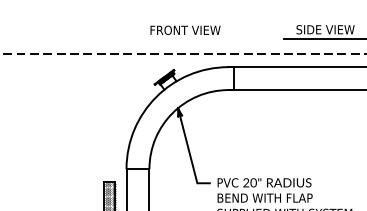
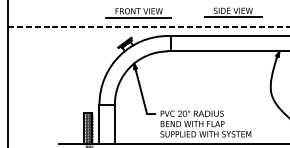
line: (184, 39) -> (138, 17), added

